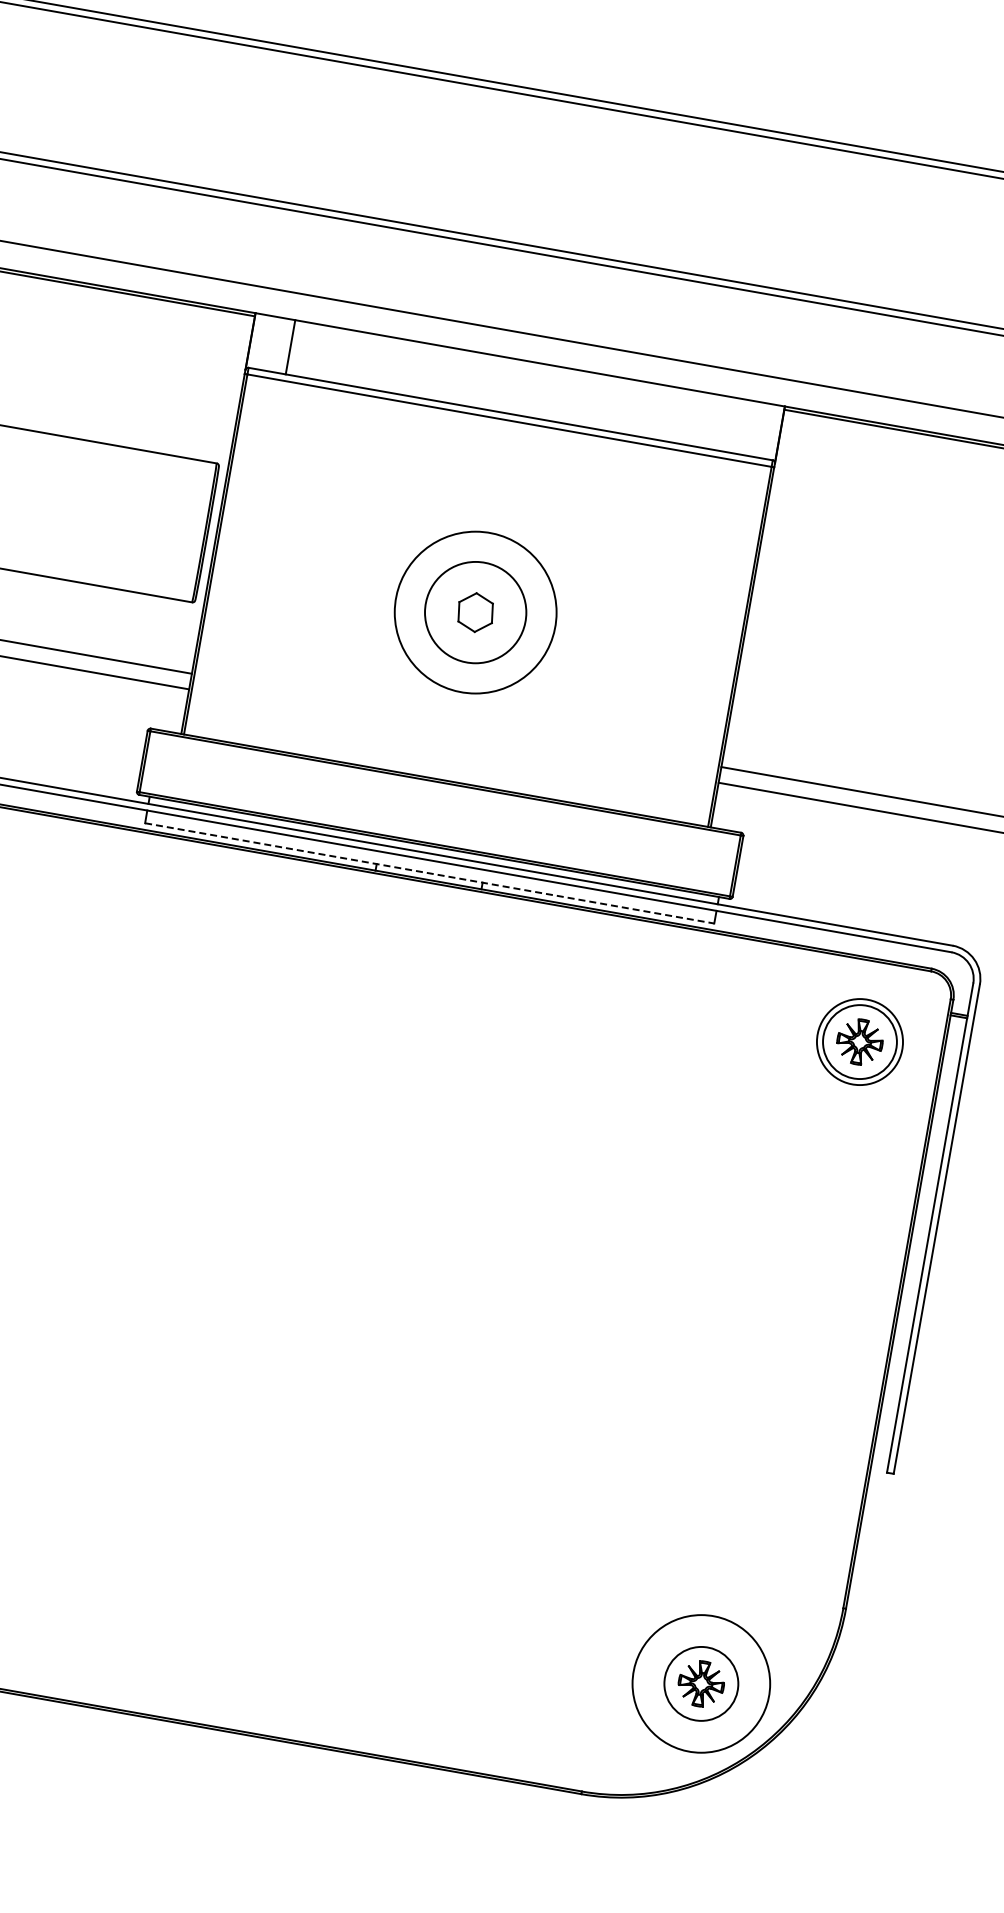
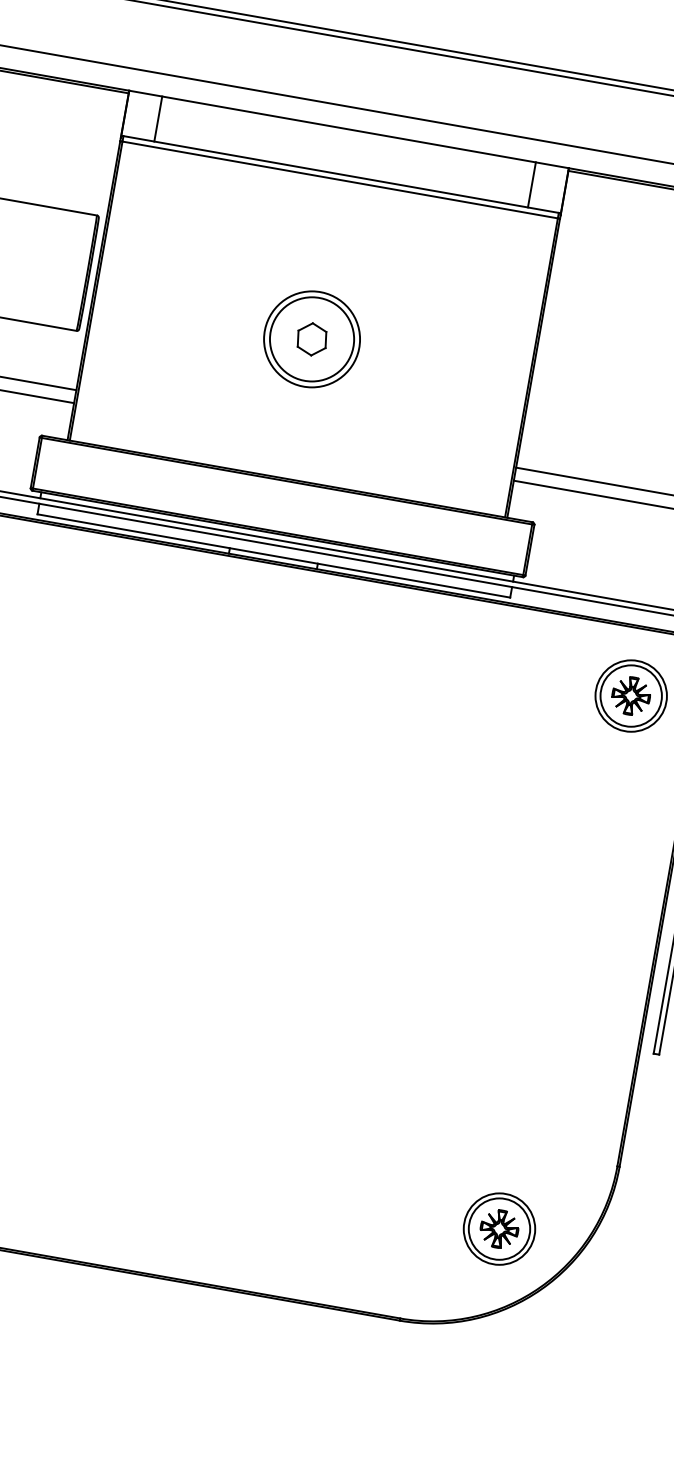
line: (740, 426) -> (531, 184), added
circle: (475, 612) -> (311, 339), size x0.71
line: (429, 873) -> (273, 556), dashed -> solid
circle: (701, 1683) -> (499, 1228), size x0.62

